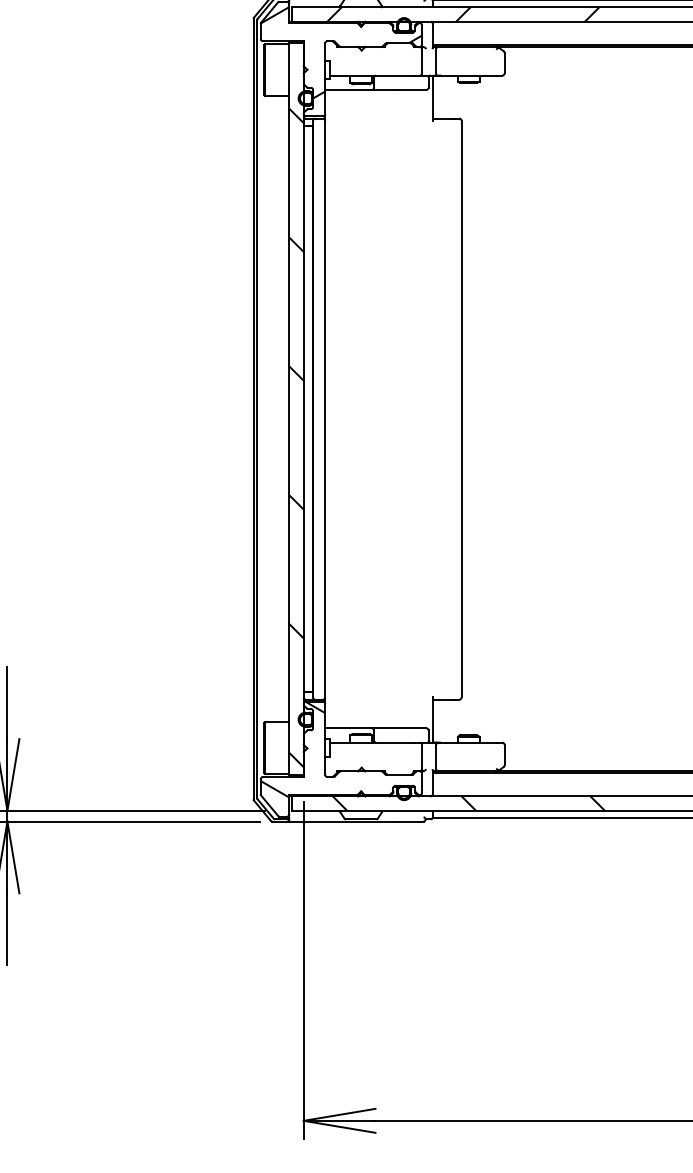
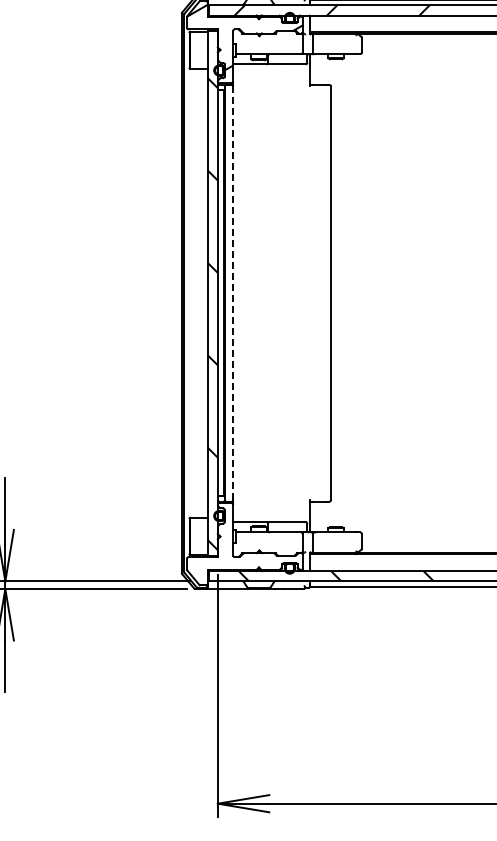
line: (325, 409) -> (233, 293), solid -> dashed
hatch: (292, 749) -> (209, 537), removed

